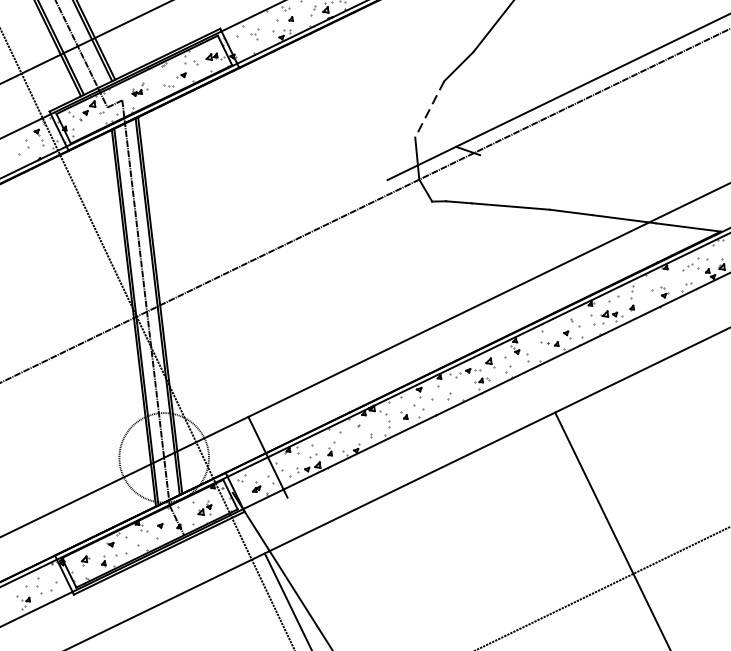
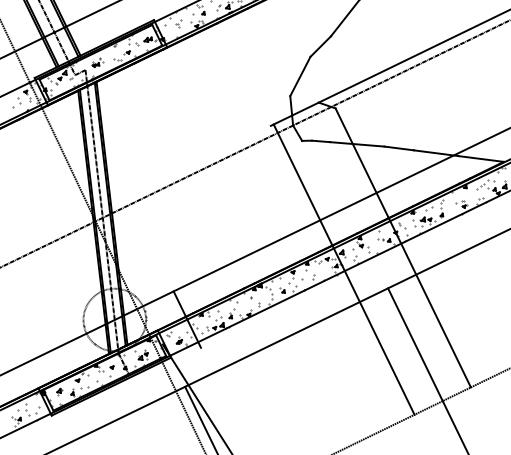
line: (429, 109) -> (300, 76), dashed -> solid
line: (575, 354) -> (402, 247), added
line: (491, 385) -> (343, 269), added

